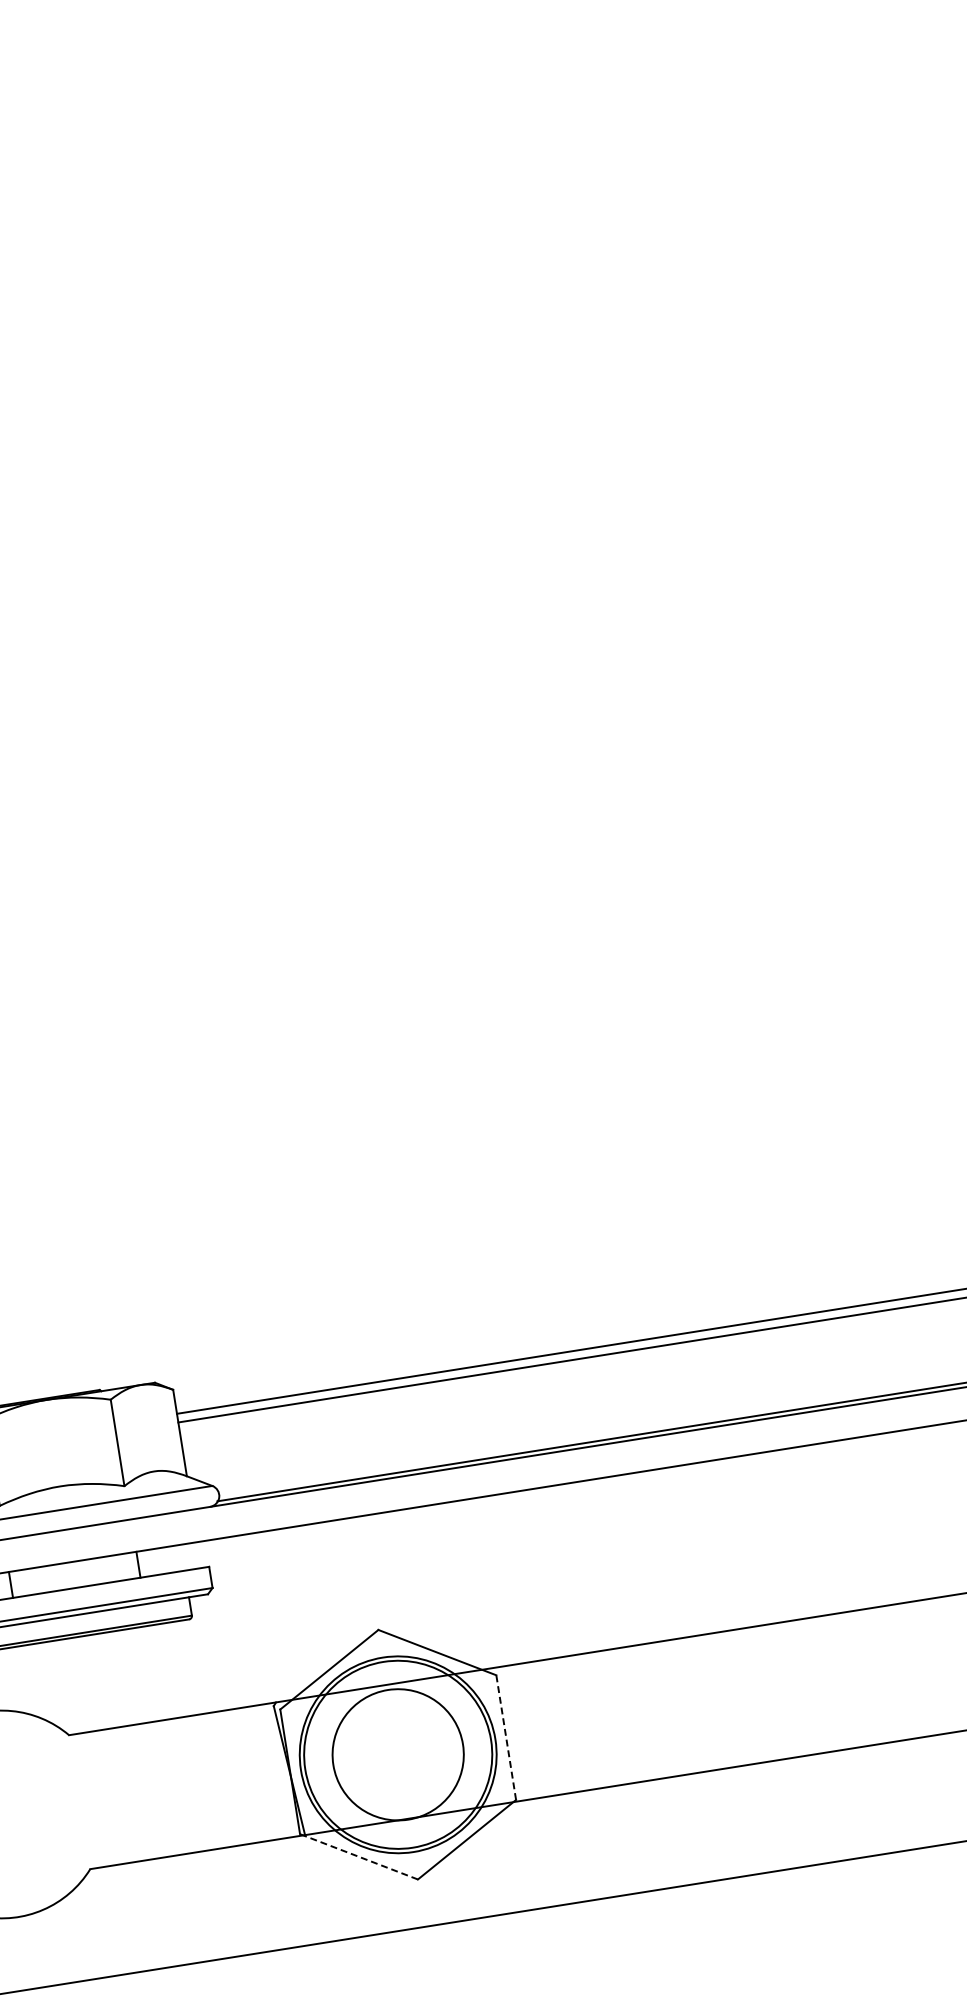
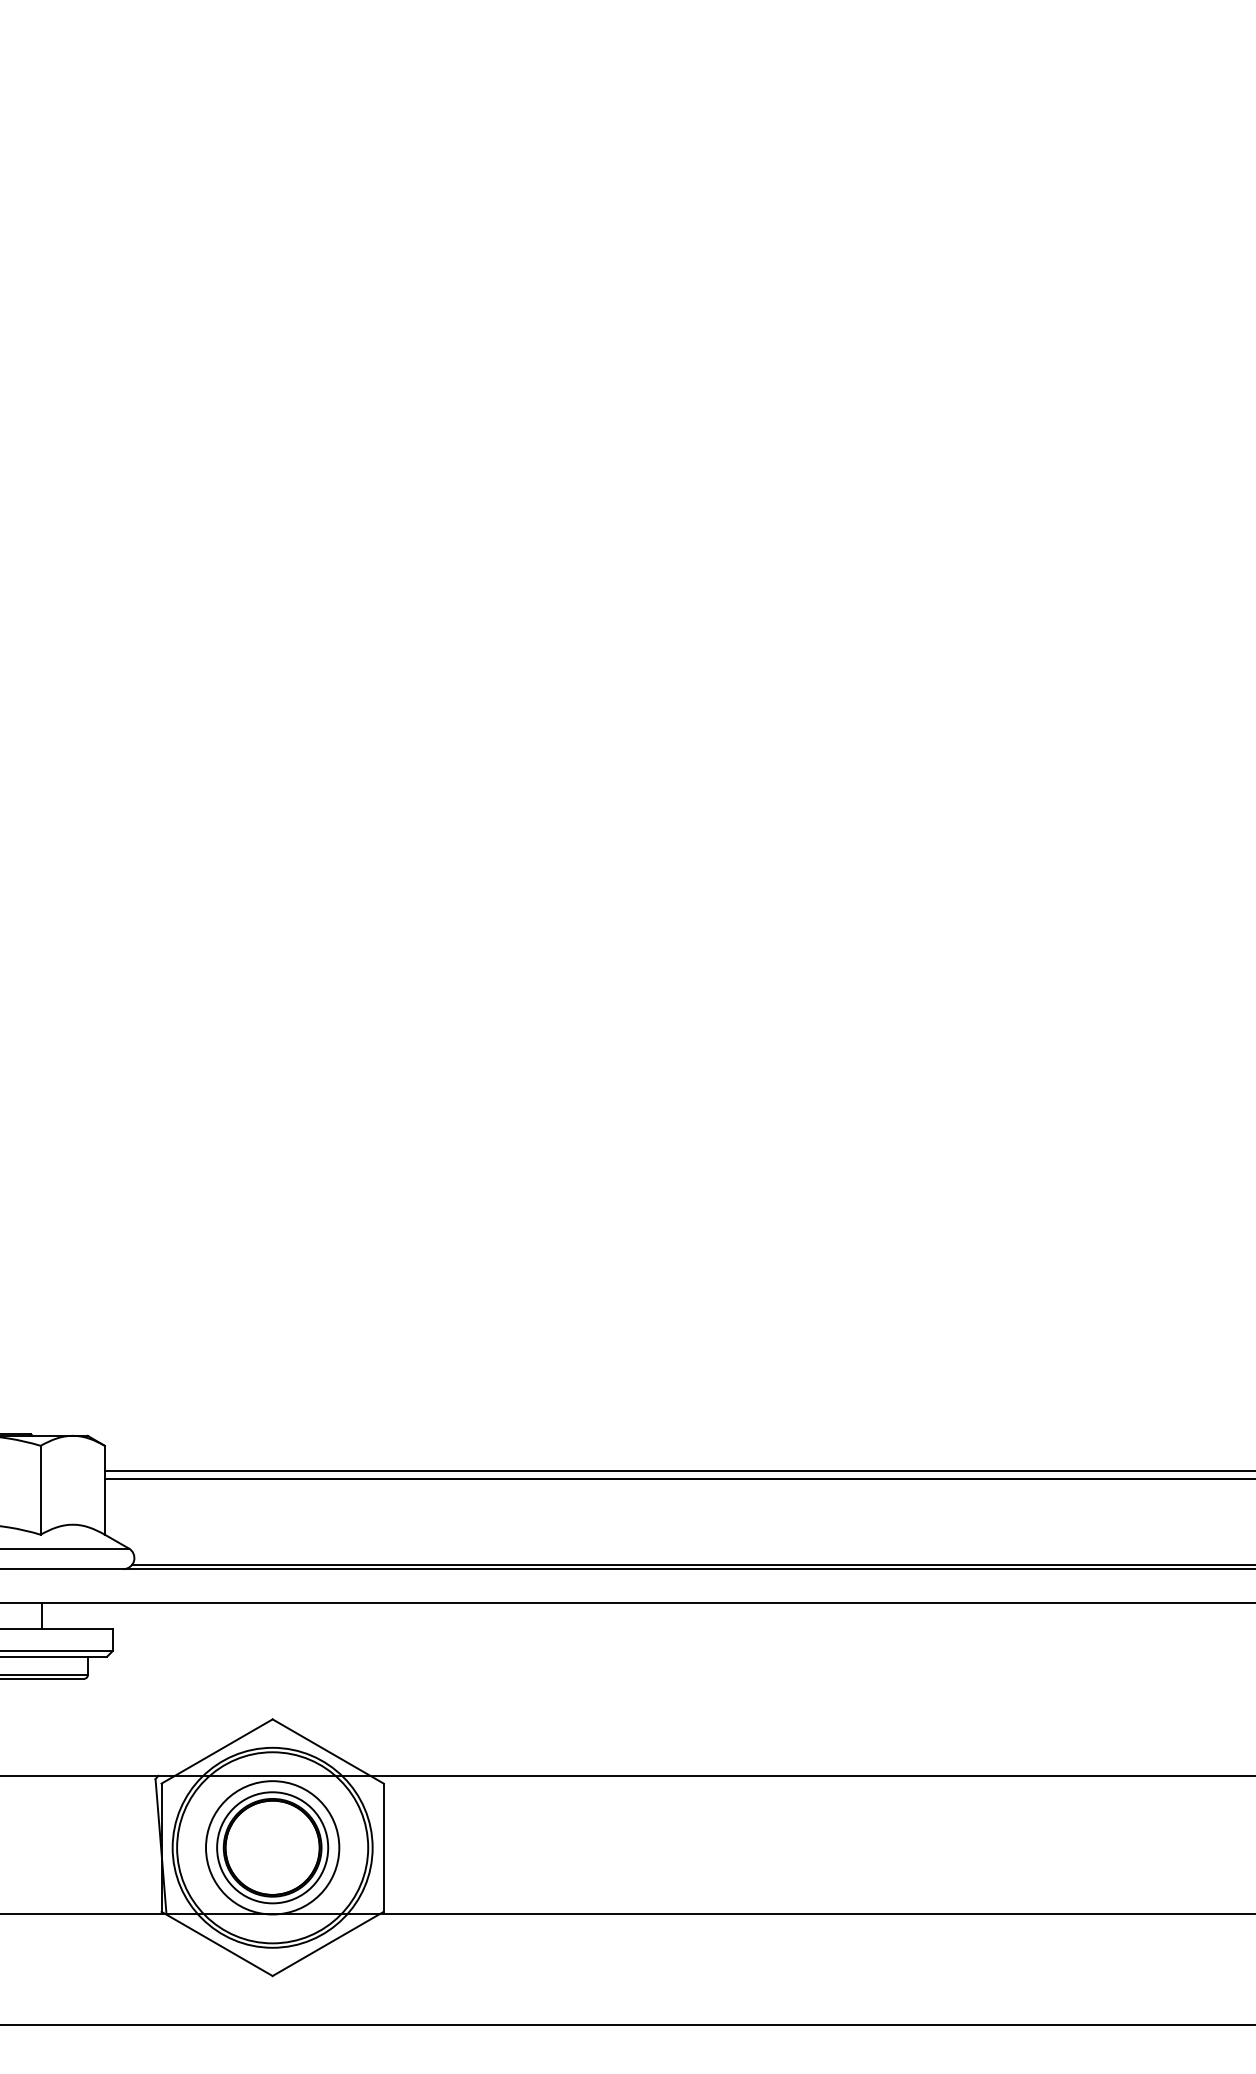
line: (505, 1737) -> (383, 1847), dashed -> solid
part: (398, 1754) -> (272, 1847), added
line: (358, 1856) -> (216, 1943), dashed -> solid

